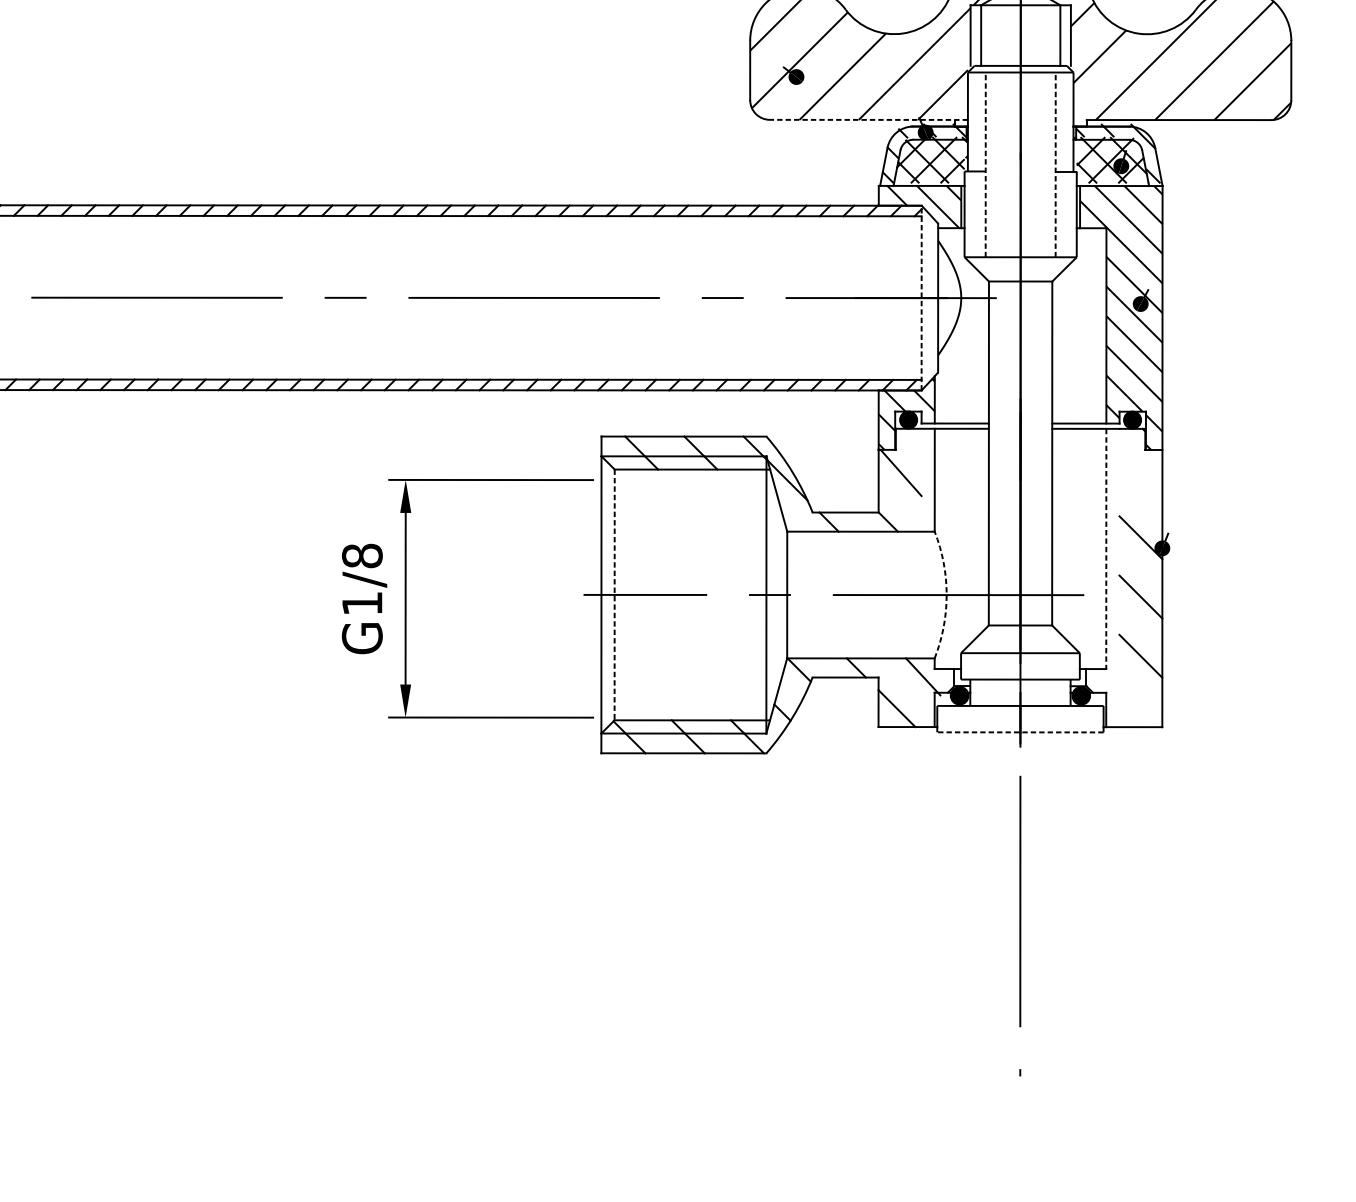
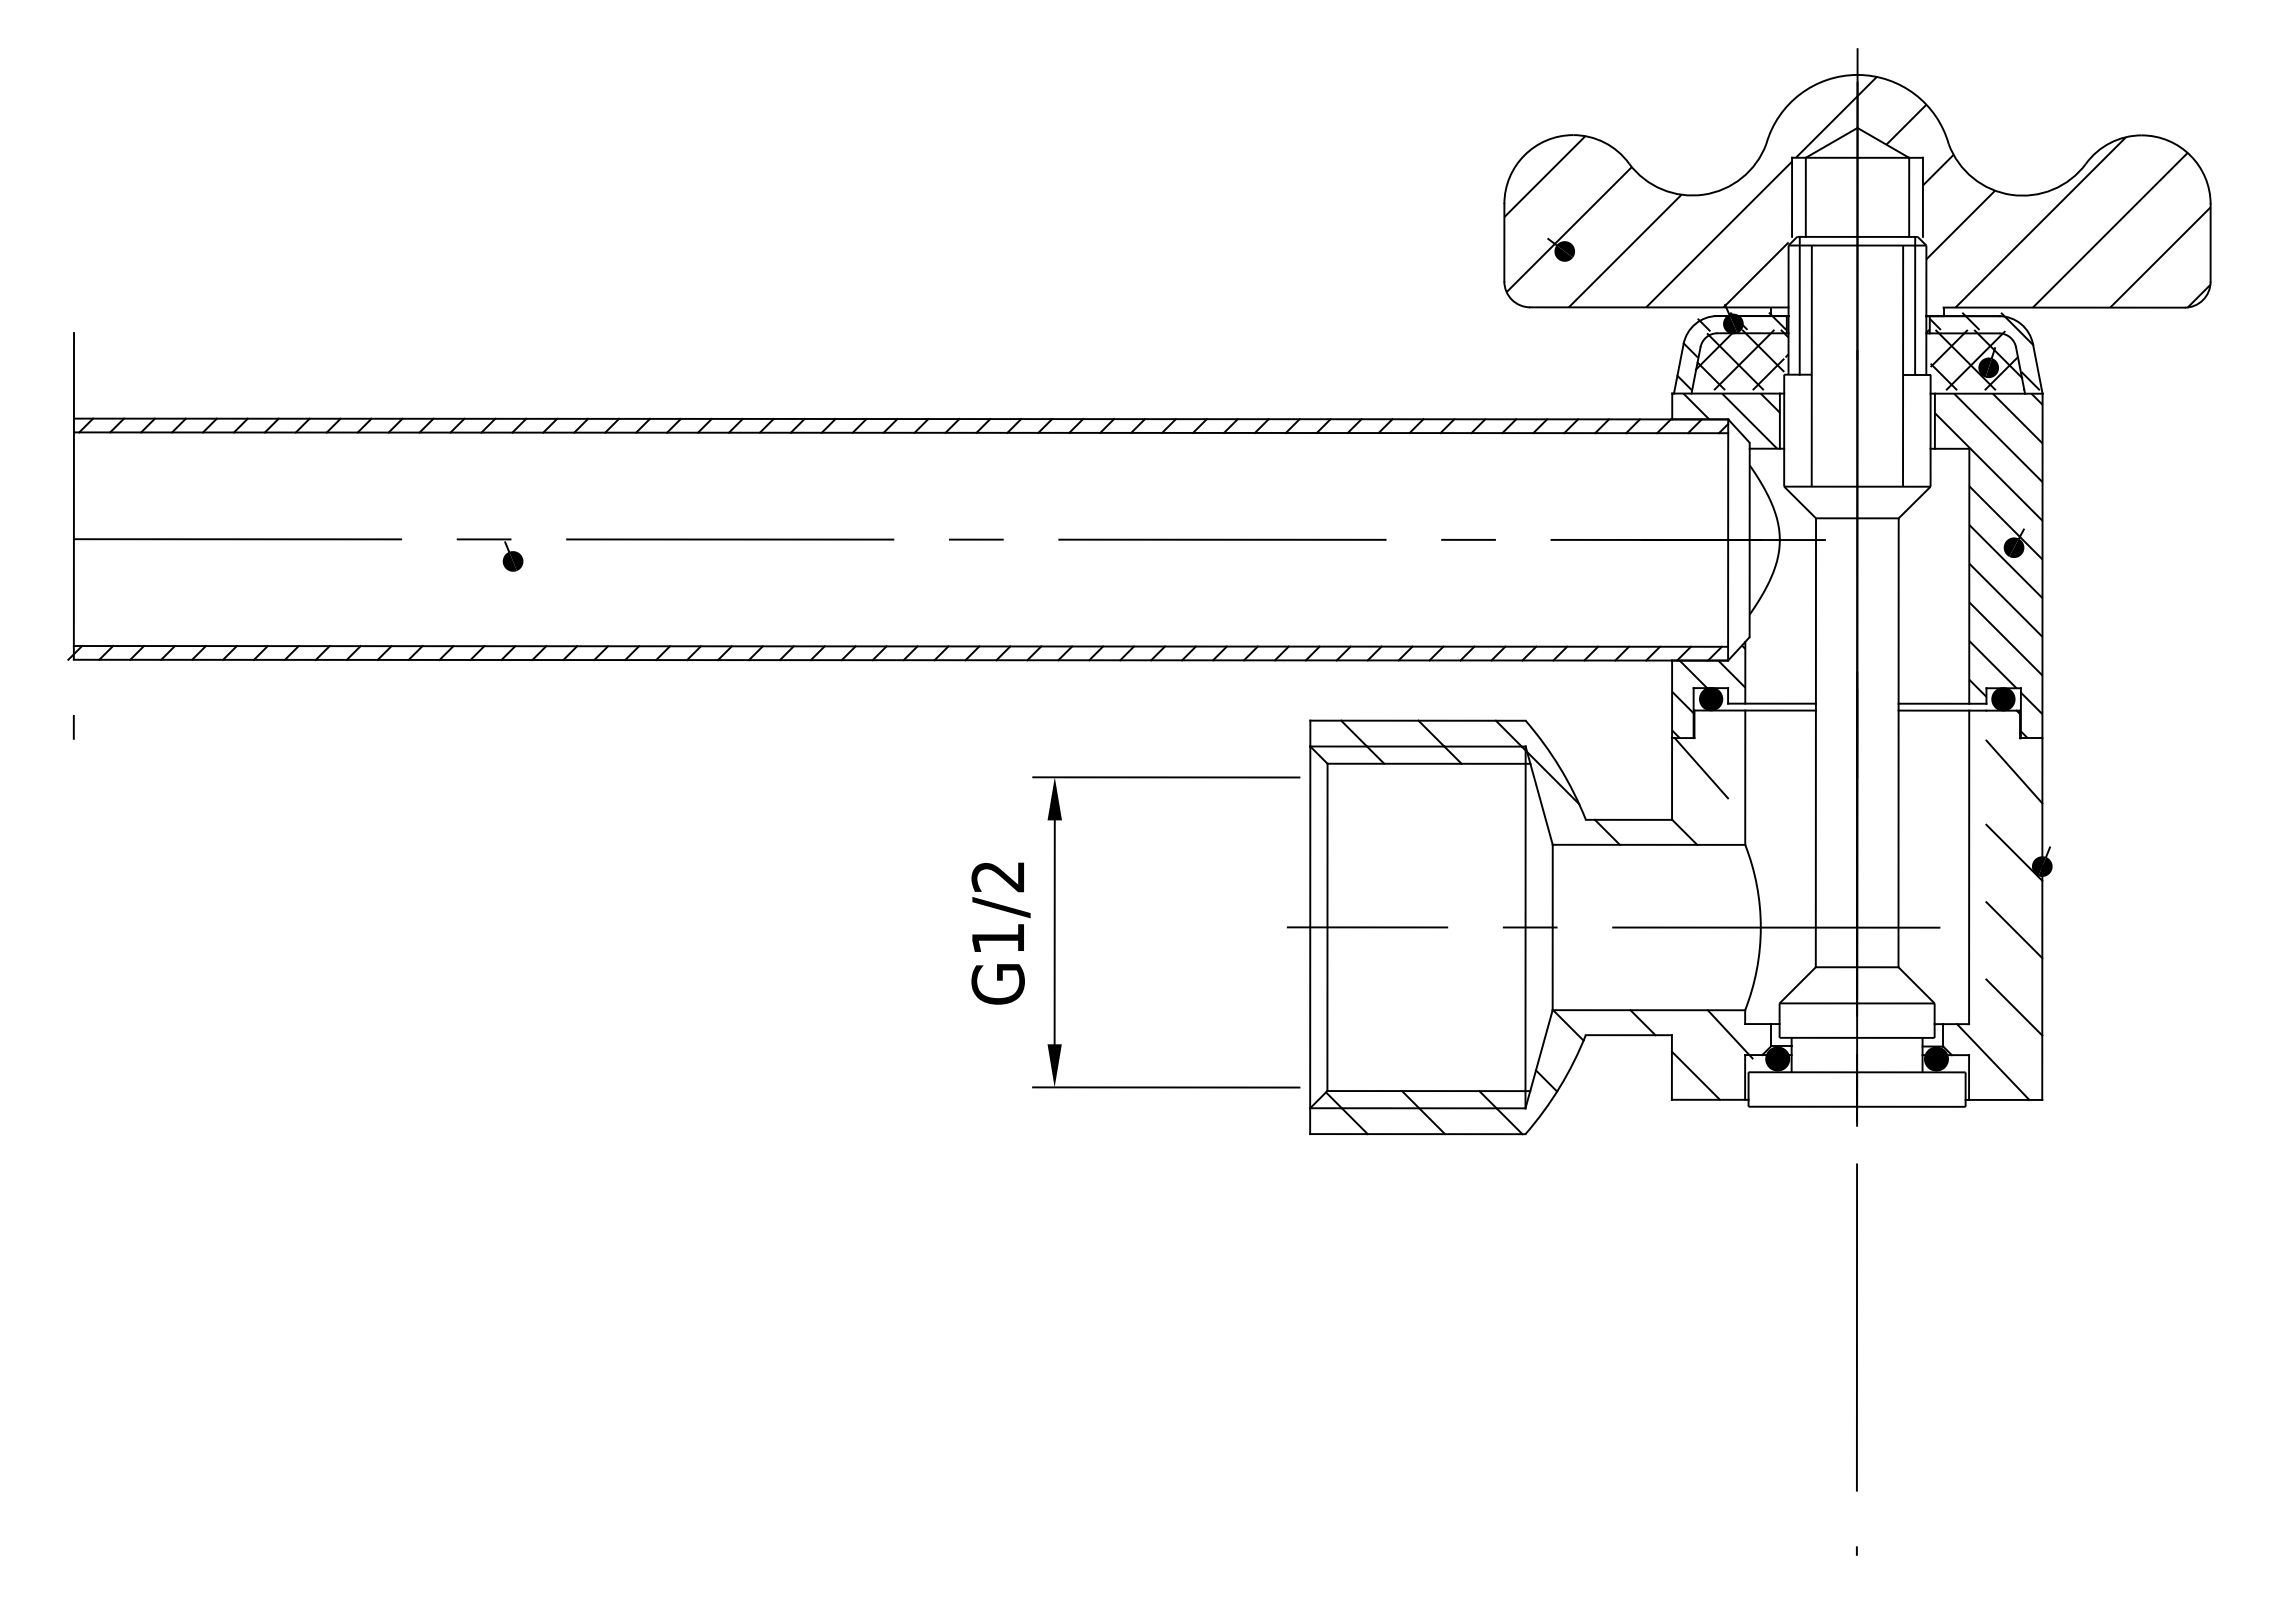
line: (976, 118) -> (1799, 305), added
line: (1065, 118) -> (1915, 305), added
line: (868, 119) -> (1658, 307), dashed -> solid
line: (985, 165) -> (1811, 366), dashed -> solid
line: (1056, 165) -> (1903, 366), dashed -> solid
line: (921, 298) -> (1728, 540), dashed -> solid
line: (1141, 475) -> (2014, 771), added
line: (1106, 549) -> (1969, 867), dashed -> solid
text: (361, 555) -> (997, 876), G1/8 -> G1/2
line: (614, 595) -> (1327, 927), dashed -> solid
arc: (946, 595) -> (1760, 927), dashed -> solid
line: (1124, 697) -> (1993, 1061), added
line: (1020, 732) -> (1857, 1106), dashed -> solid

